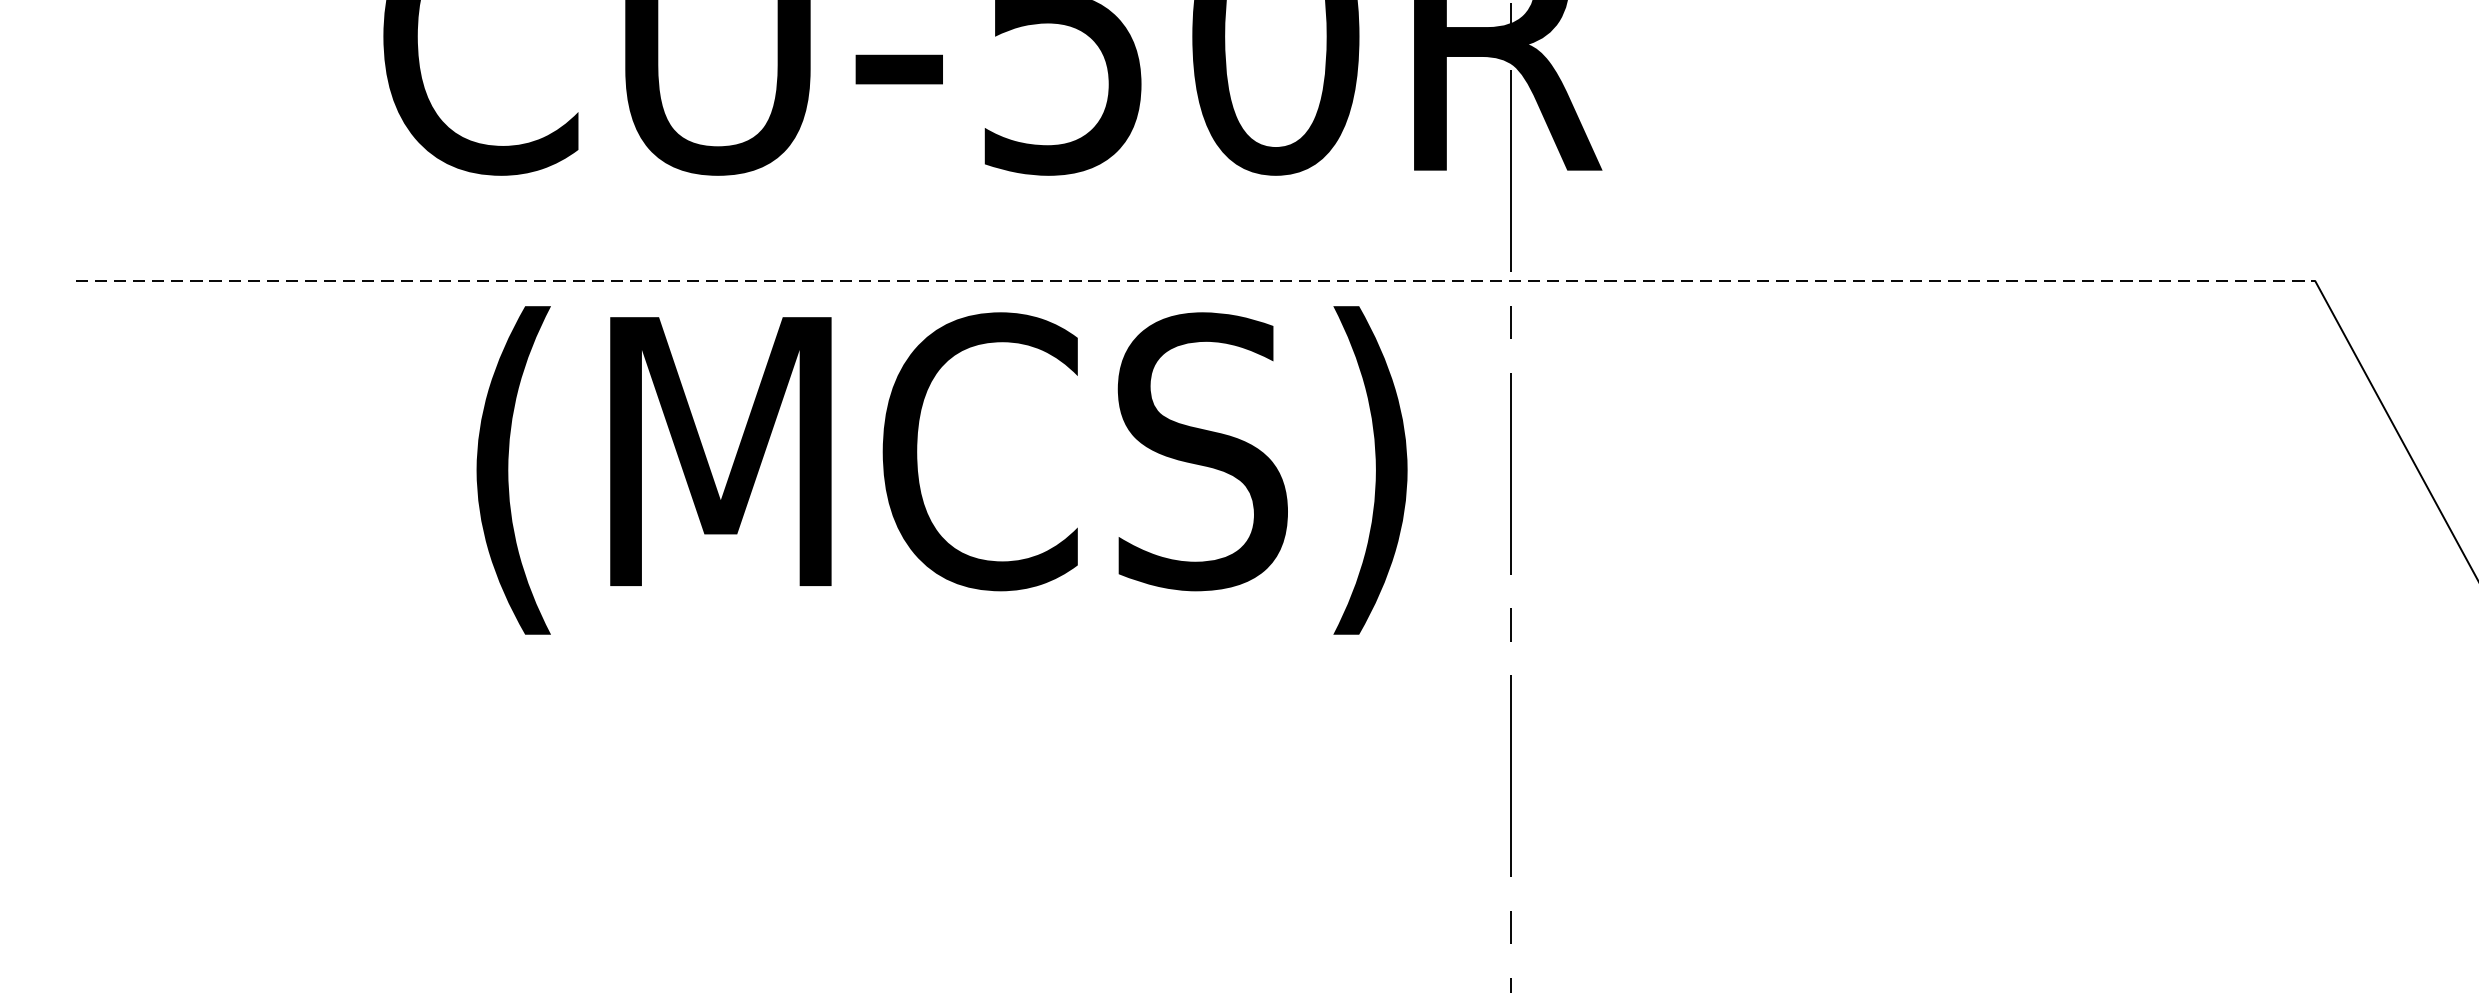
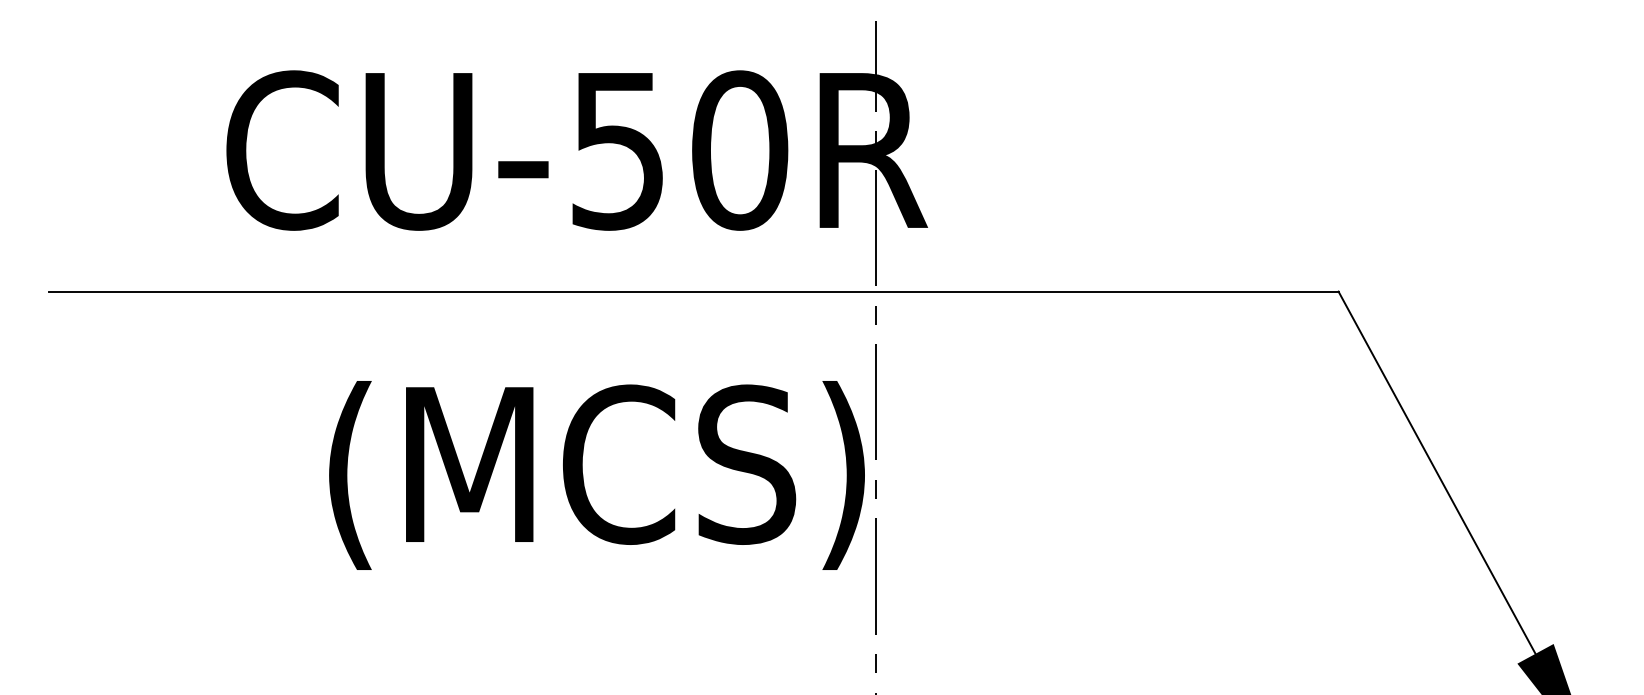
line: (1194, 281) -> (693, 291), dashed -> solid
text: (941, 470) -> (596, 475), moved

